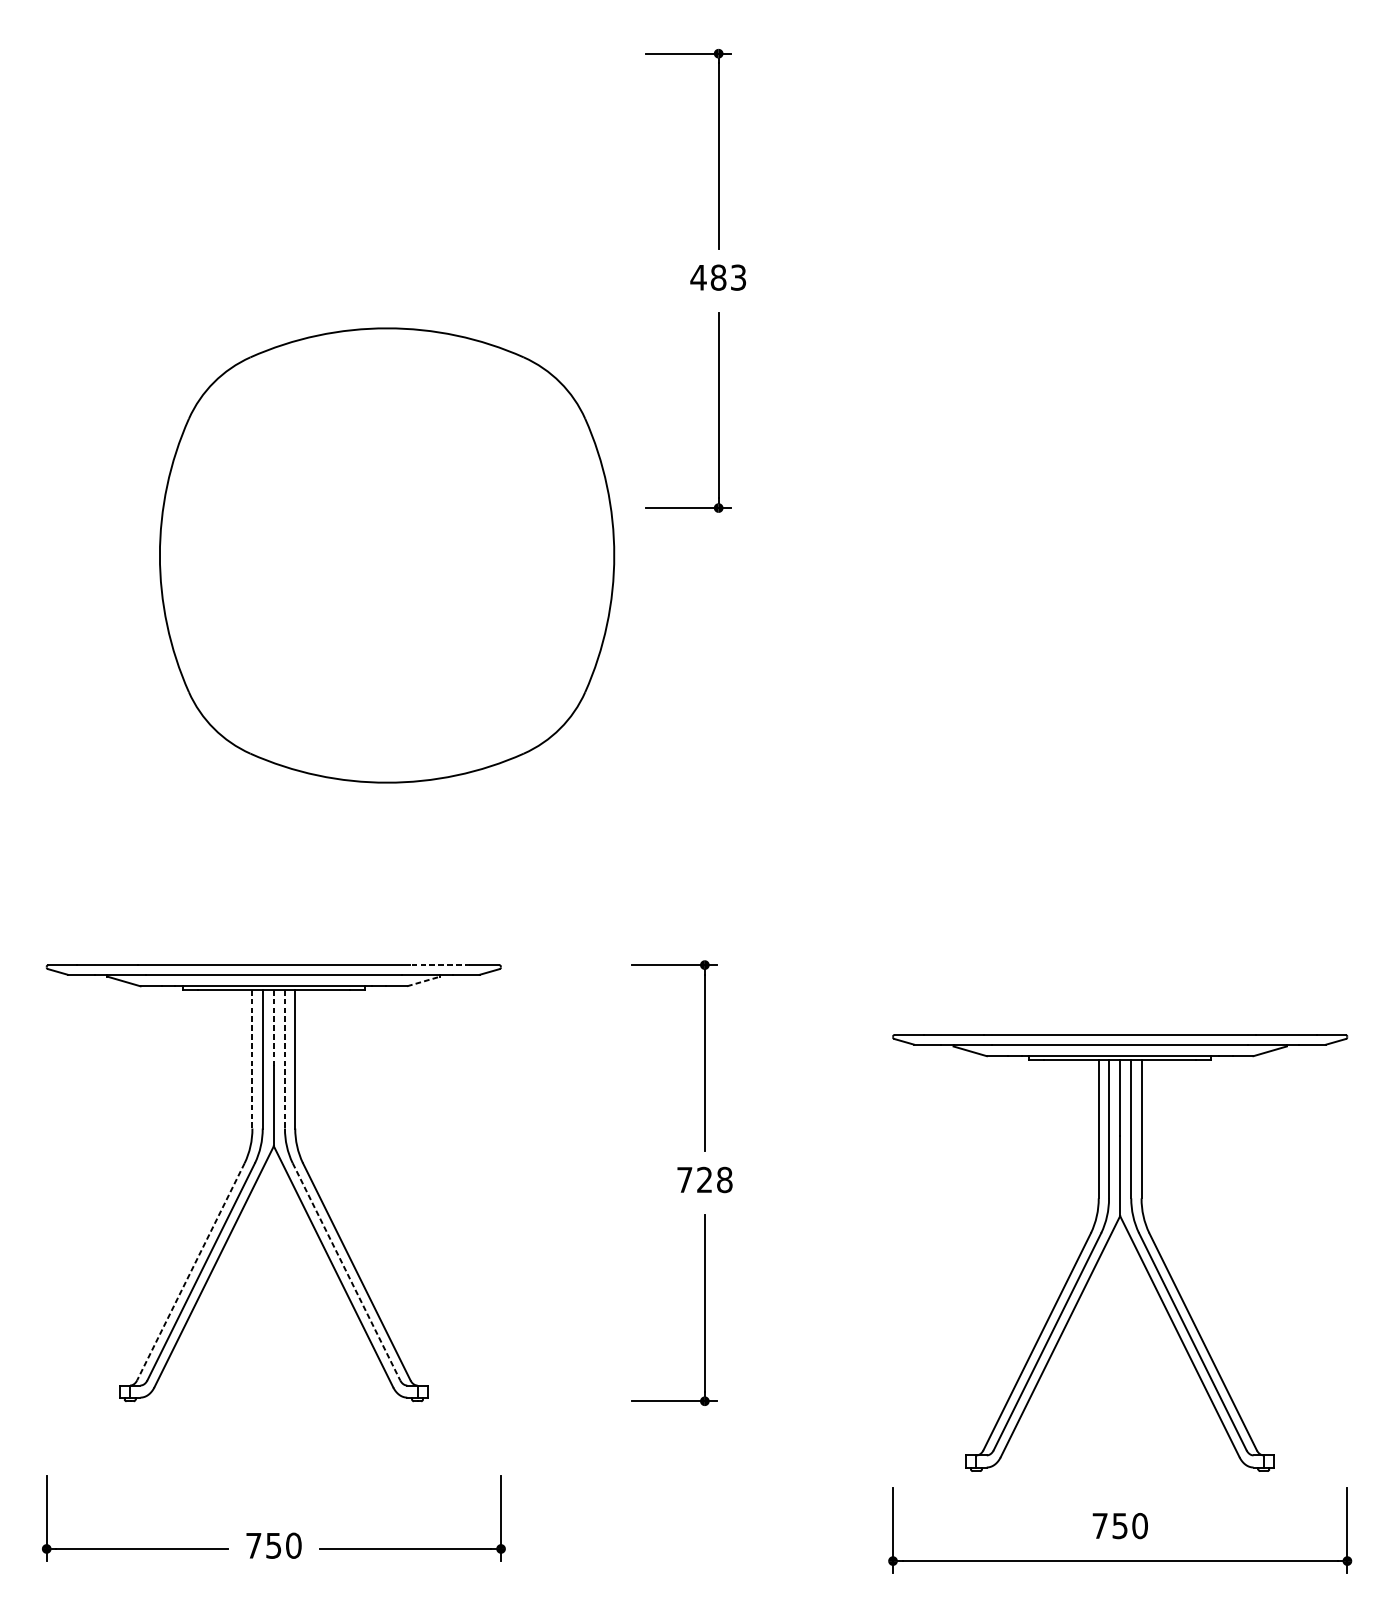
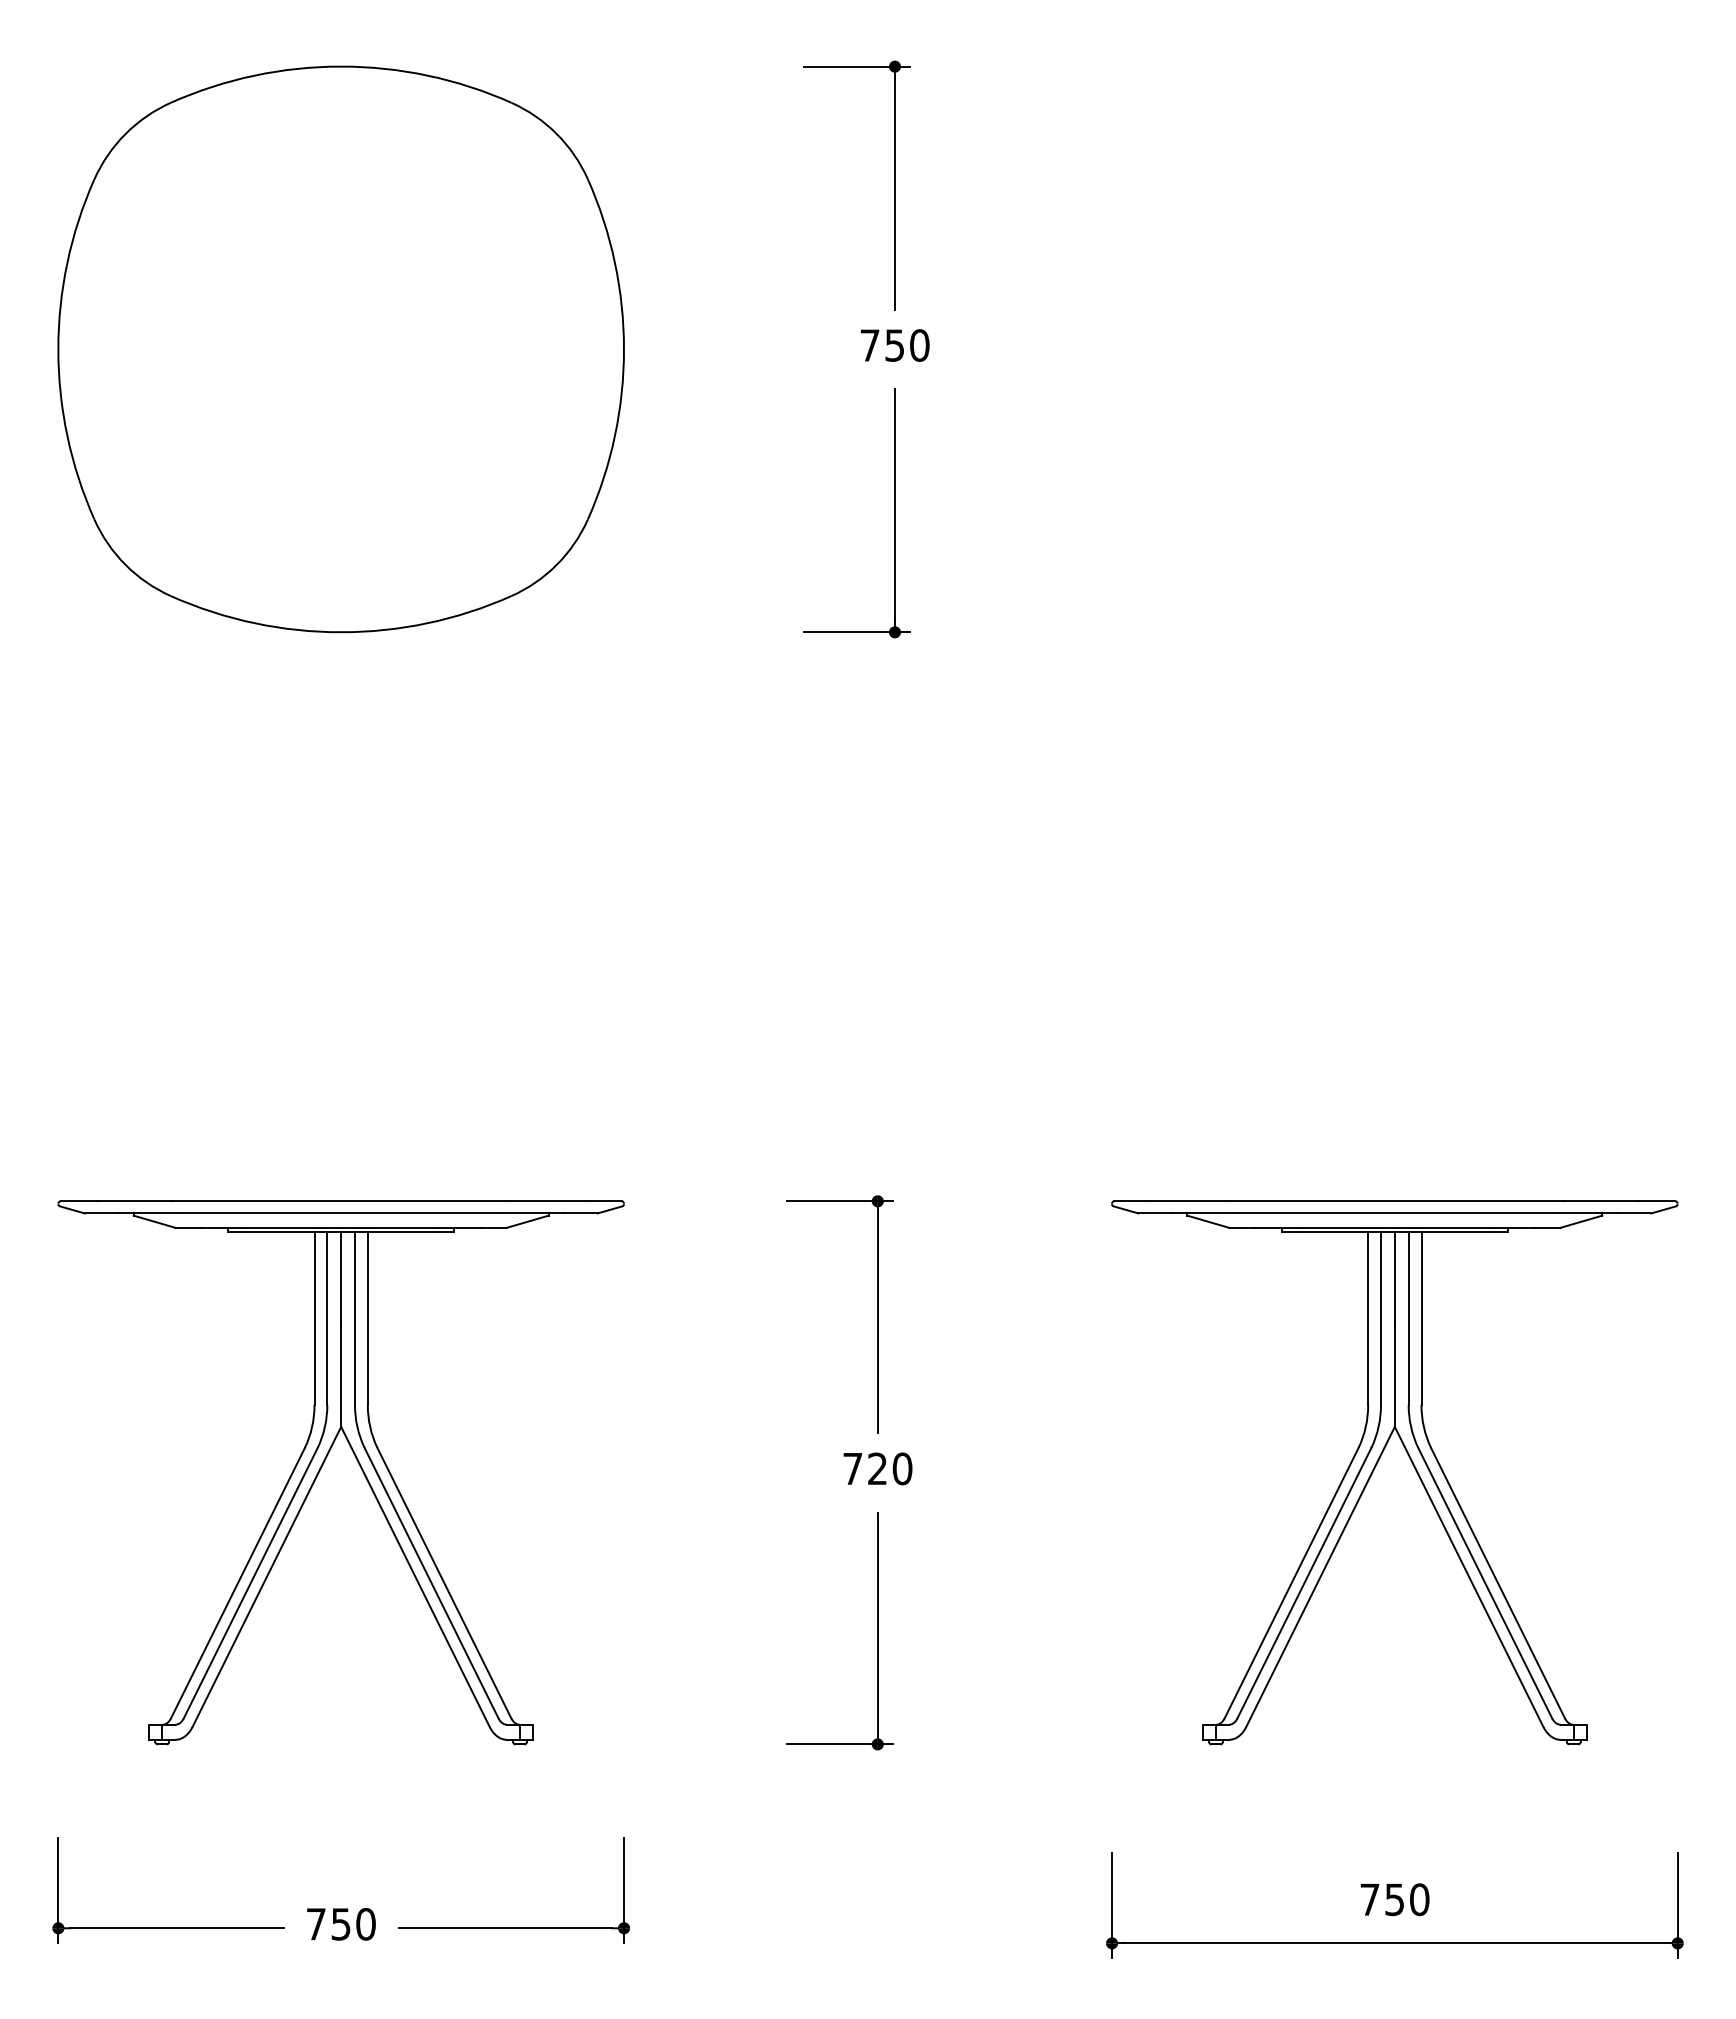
text: (718, 277) -> (894, 345), 483 -> 750
part: (386, 555) -> (340, 349), moved
line: (440, 965) -> (548, 1201), dashed -> solid
line: (423, 981) -> (527, 1221), dashed -> solid
line: (274, 1027) -> (341, 1279), dashed -> solid
line: (252, 1059) -> (314, 1319), dashed -> solid
line: (285, 1059) -> (355, 1319), dashed -> solid
text: (724, 1179) -> (902, 1468), 728 -> 720
part: (1106, 1246) -> (1377, 1464), moved
line: (190, 1272) -> (237, 1583), dashed -> solid
line: (346, 1272) -> (431, 1583), dashed -> solid

